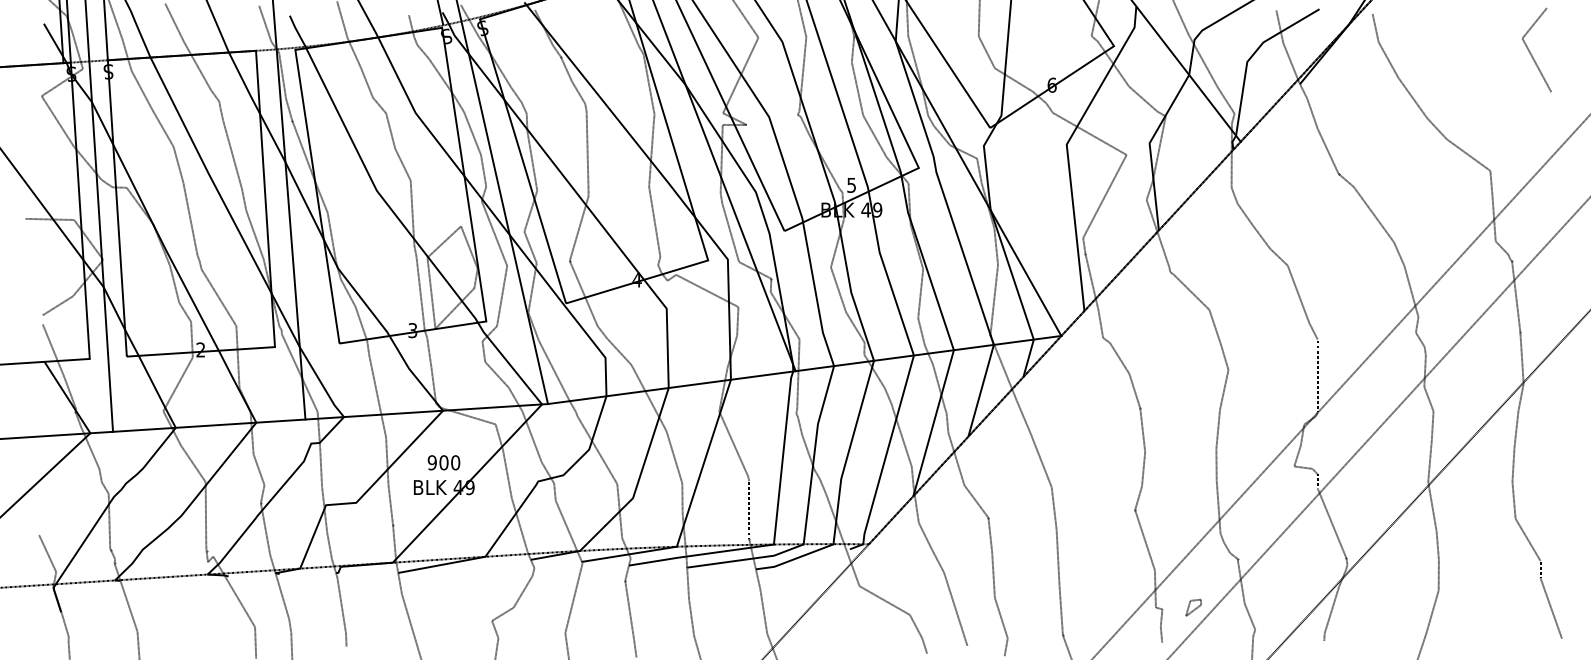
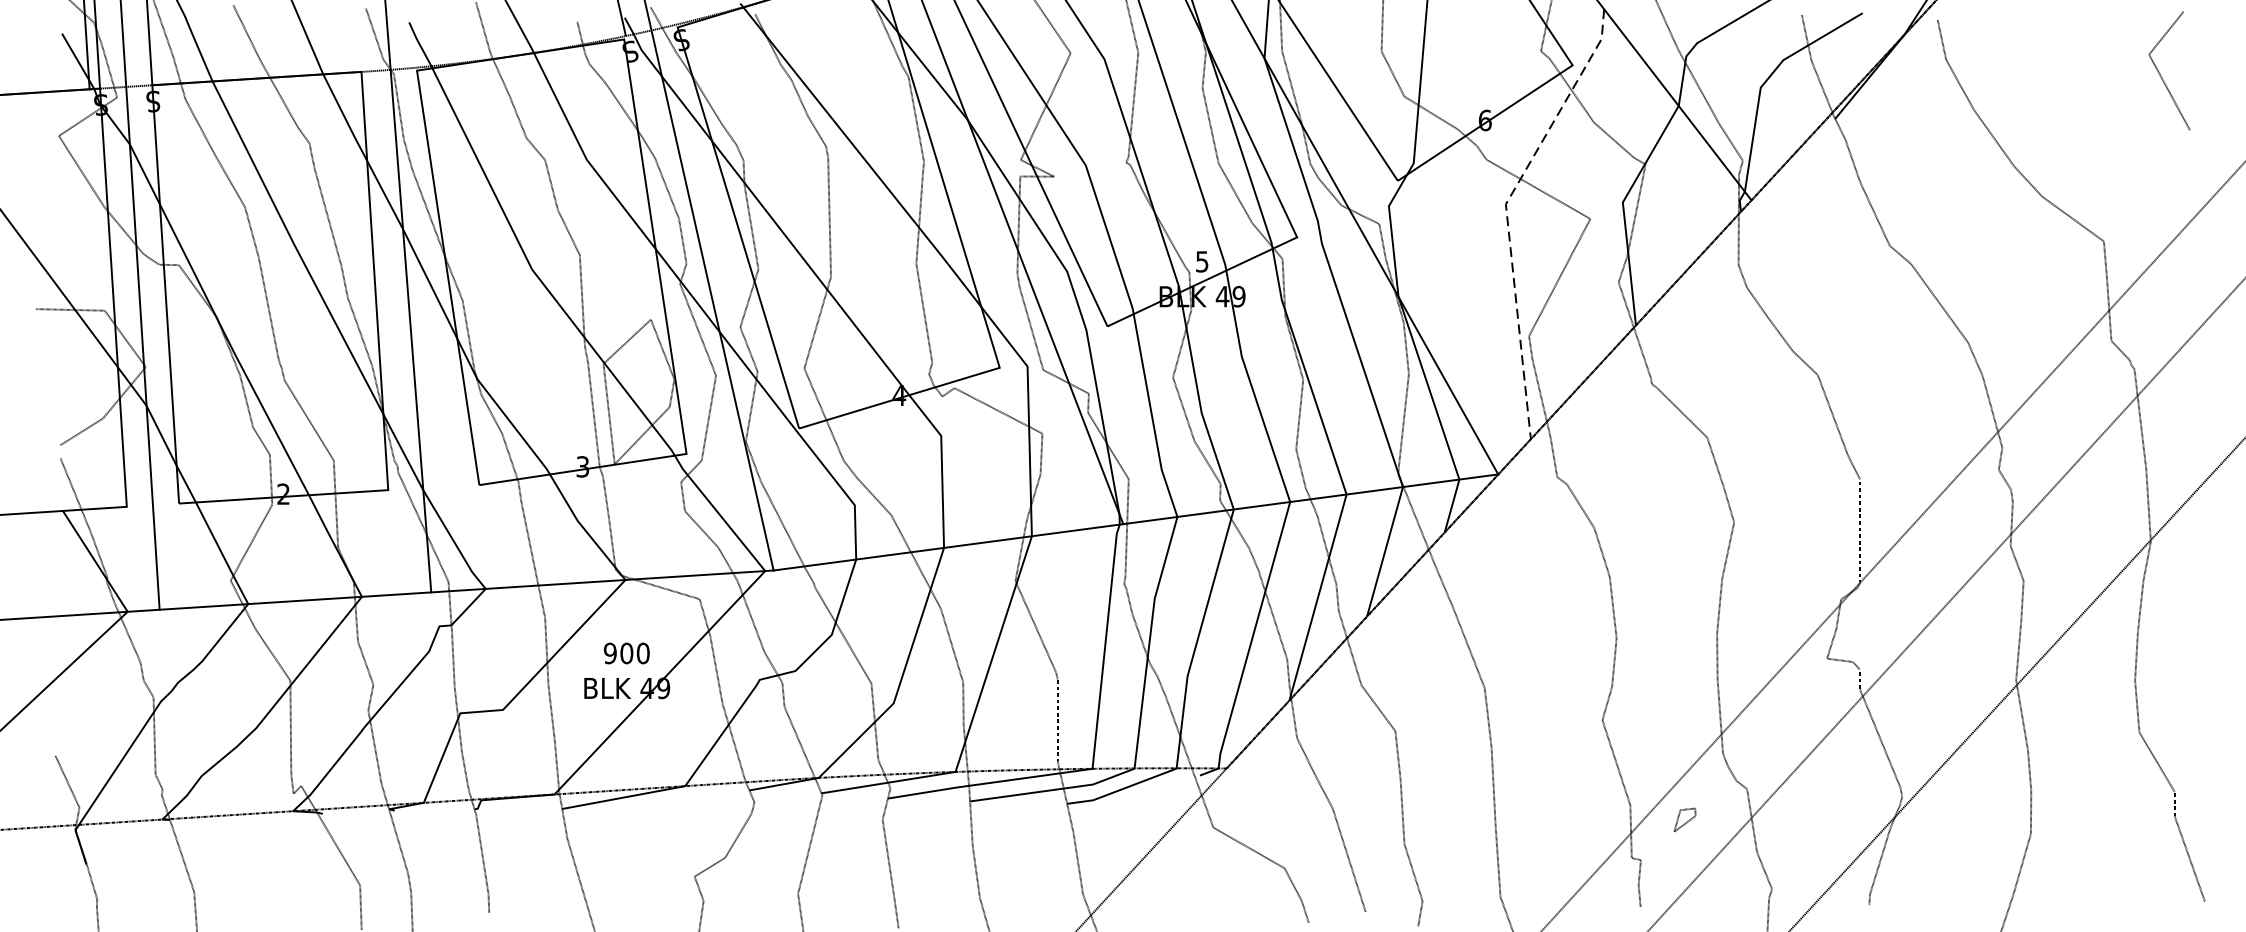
line: (1067, 148) -> (1506, 209), solid -> dashed
part: (1193, 607) -> (1684, 819), moved

